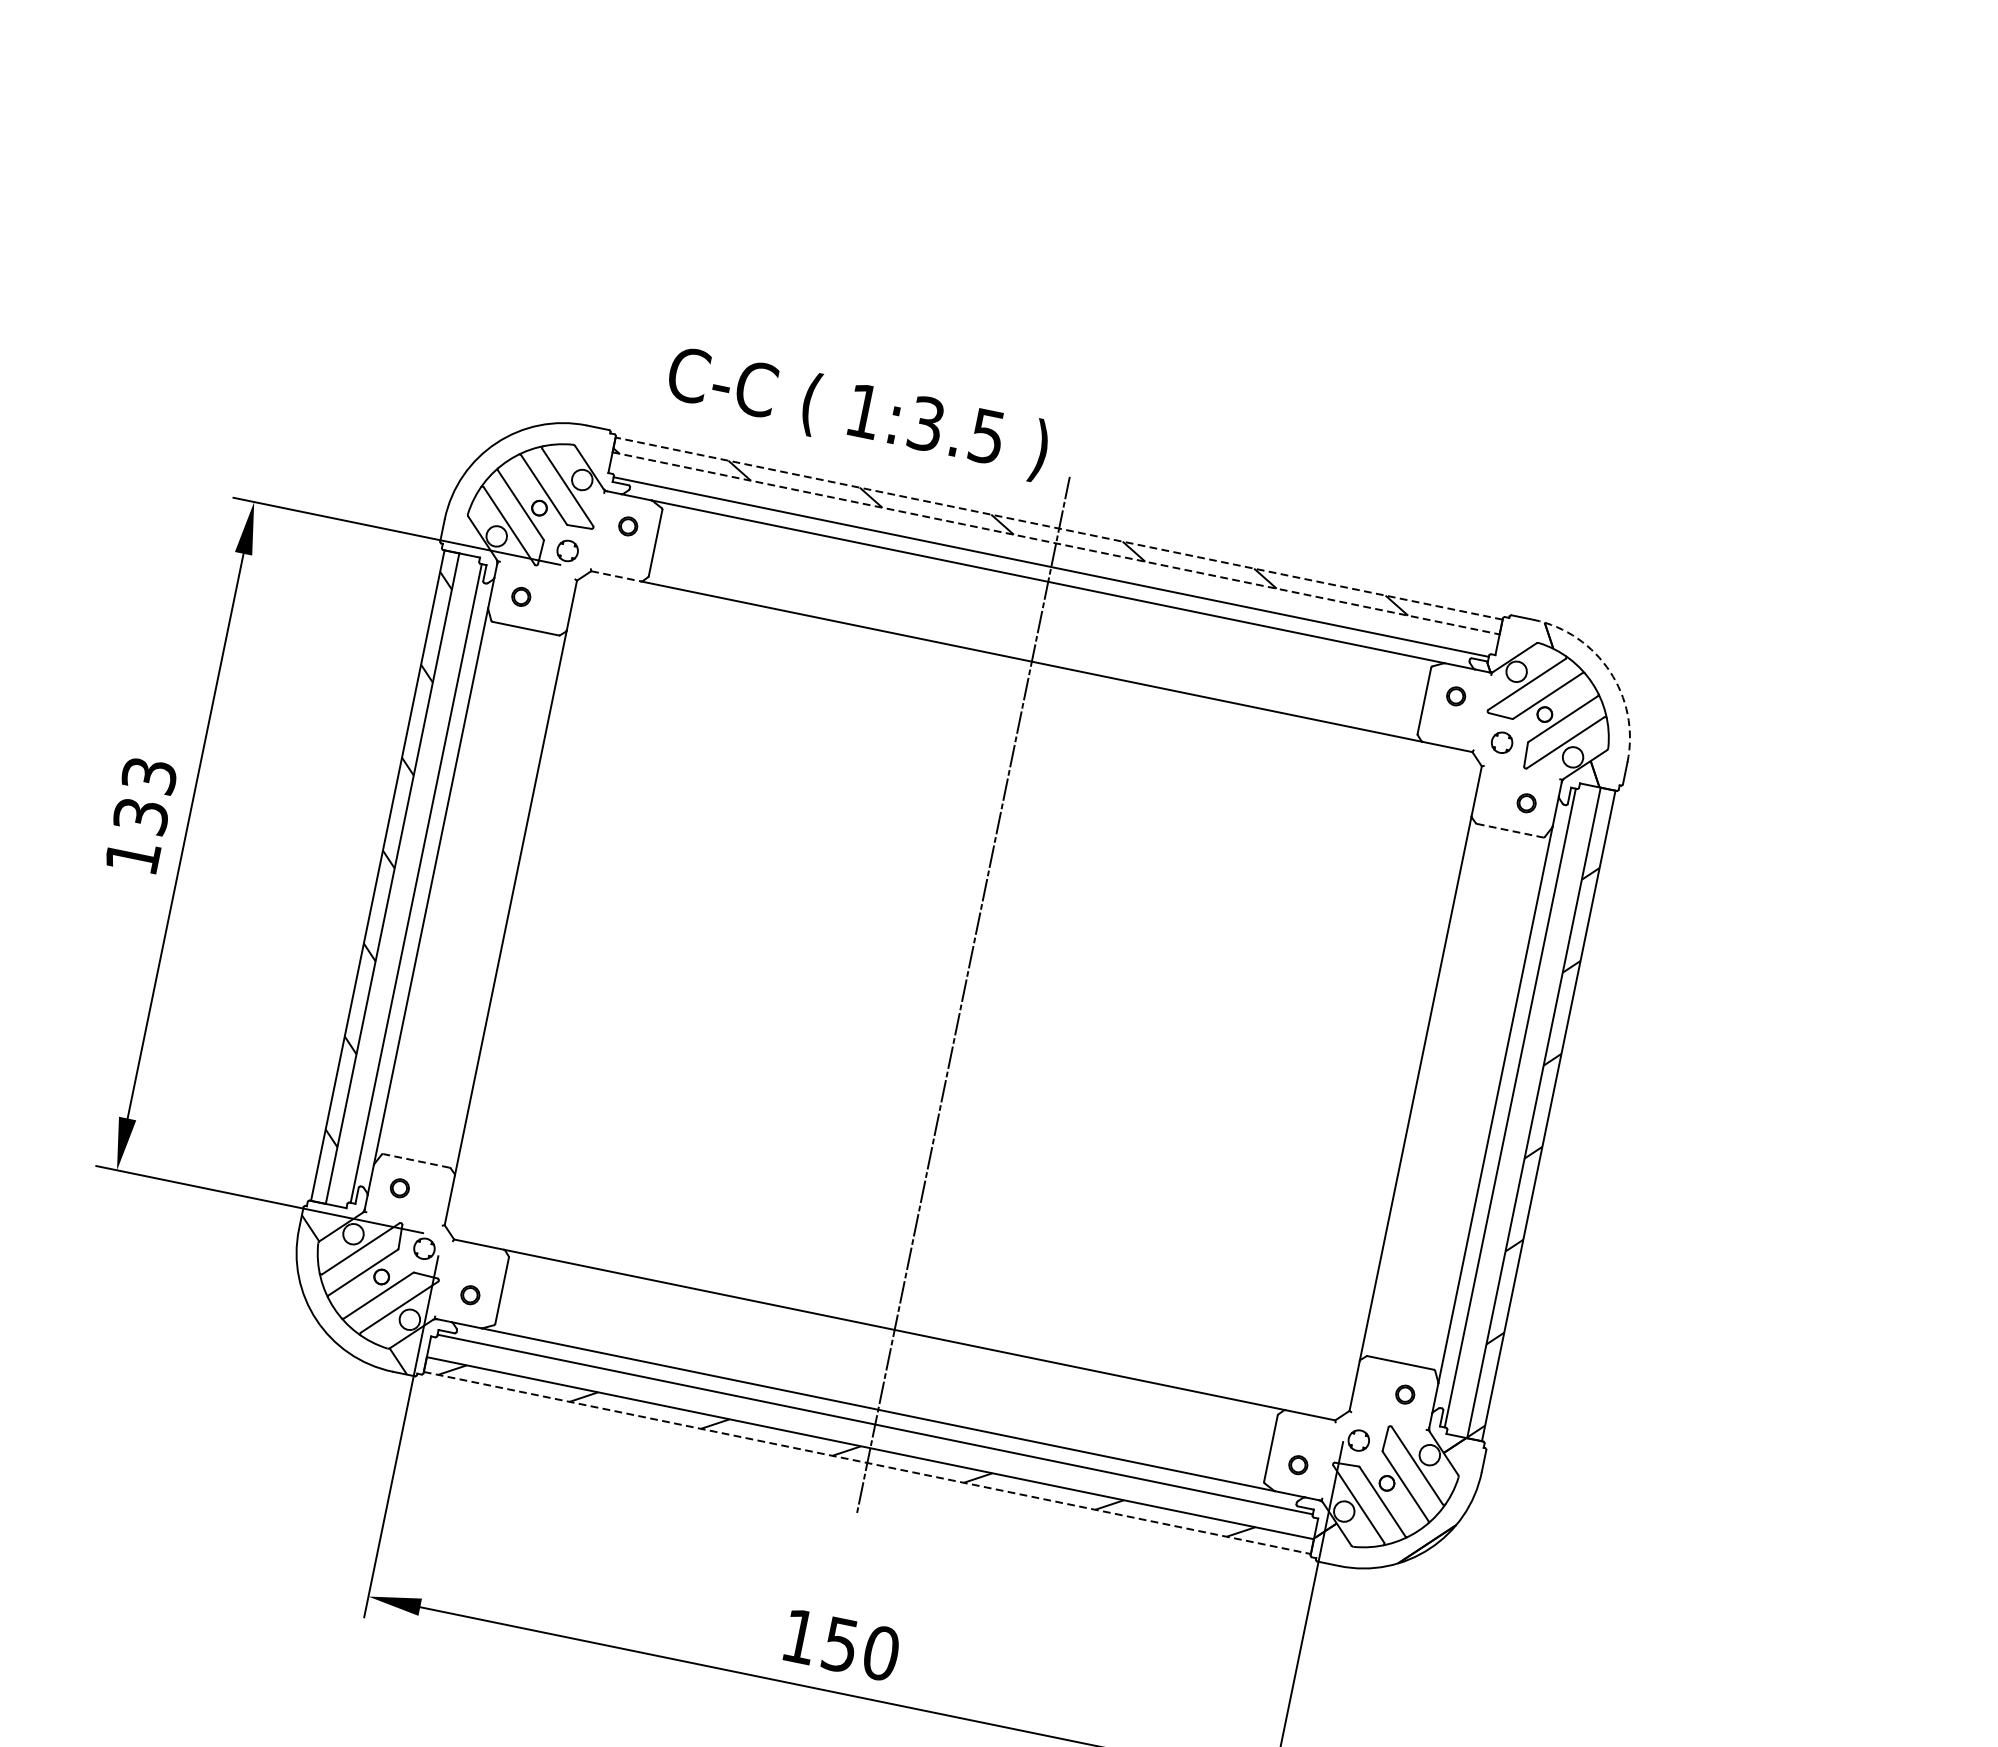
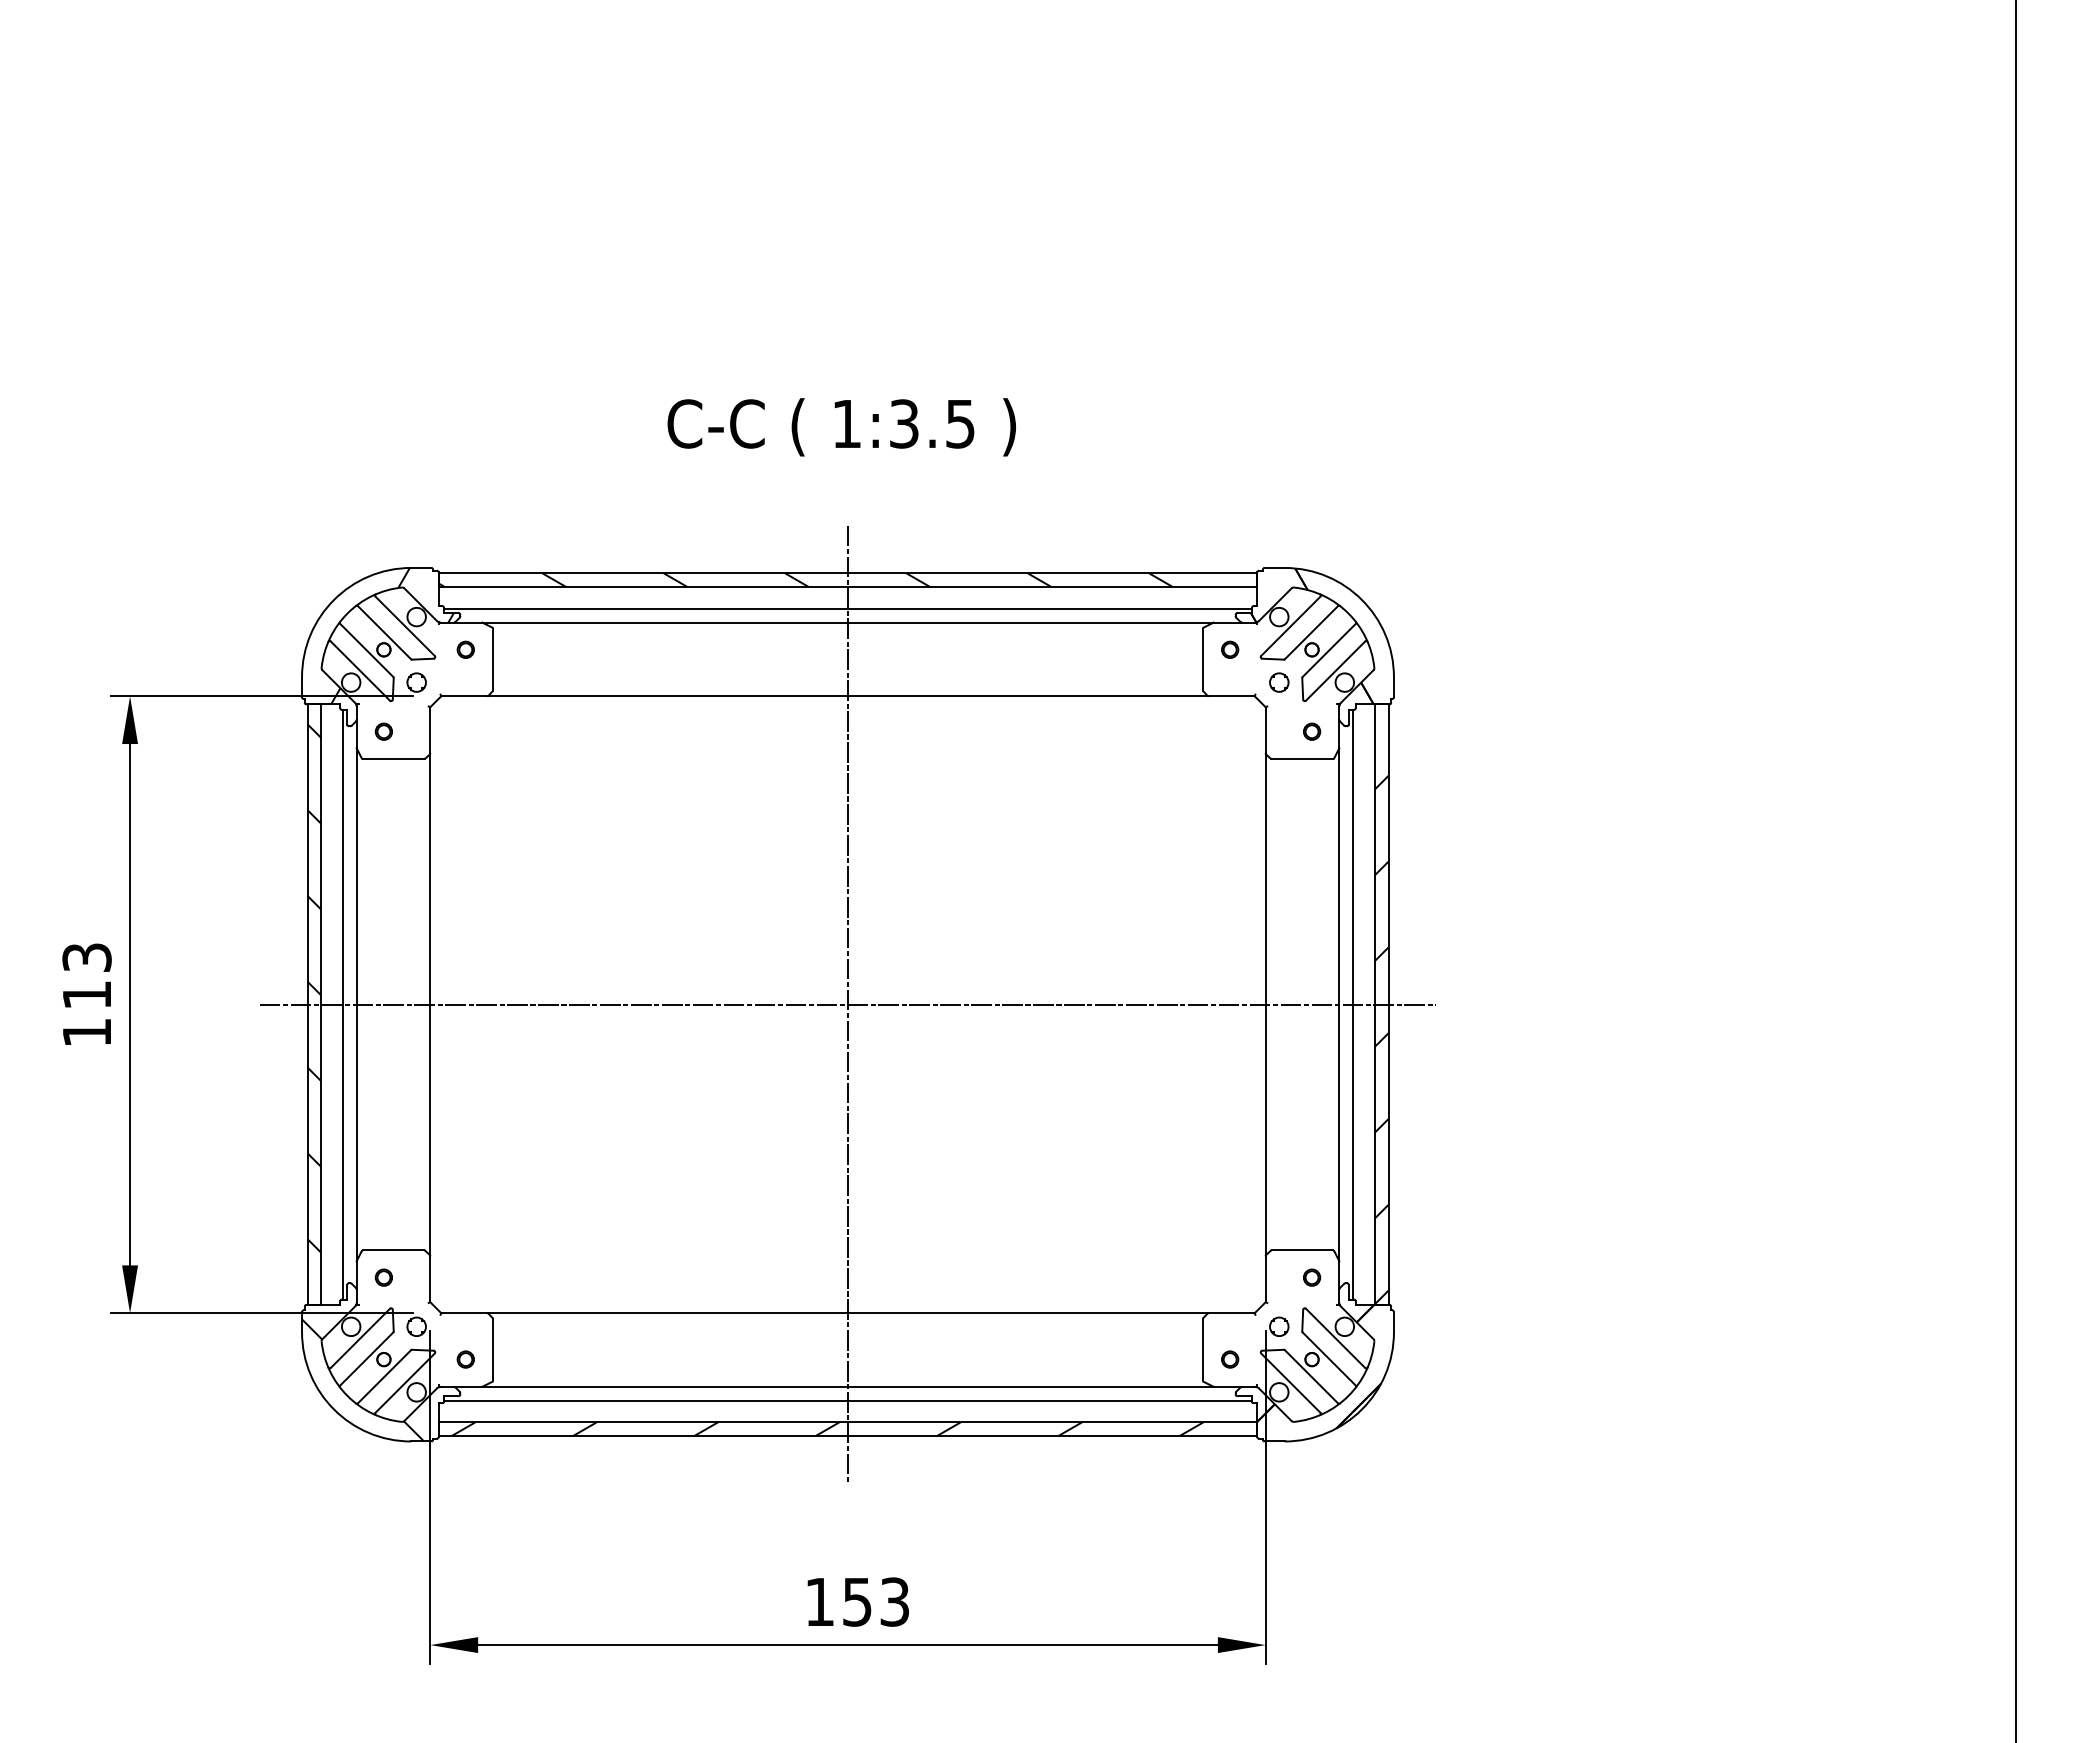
text: (857, 413) -> (841, 427), moved
hatch: (551, 494) -> (392, 635), added
line: (1058, 528) -> (847, 573), dashed -> solid
line: (1056, 543) -> (848, 587), dashed -> solid
line: (616, 576) -> (464, 696), dashed -> solid
arc: (1609, 671) -> (1361, 599), dashed -> solid
text: (140, 816) -> (86, 995), 133 -> 113
line: (1510, 831) -> (1302, 759), dashed -> solid
line: (962, 995) -> (847, 1004), added
line: (416, 1160) -> (393, 1250), dashed -> solid
line: (867, 1463) -> (848, 1436), dashed -> solid
text: (880, 1652) -> (894, 1601), 150 -> 153

